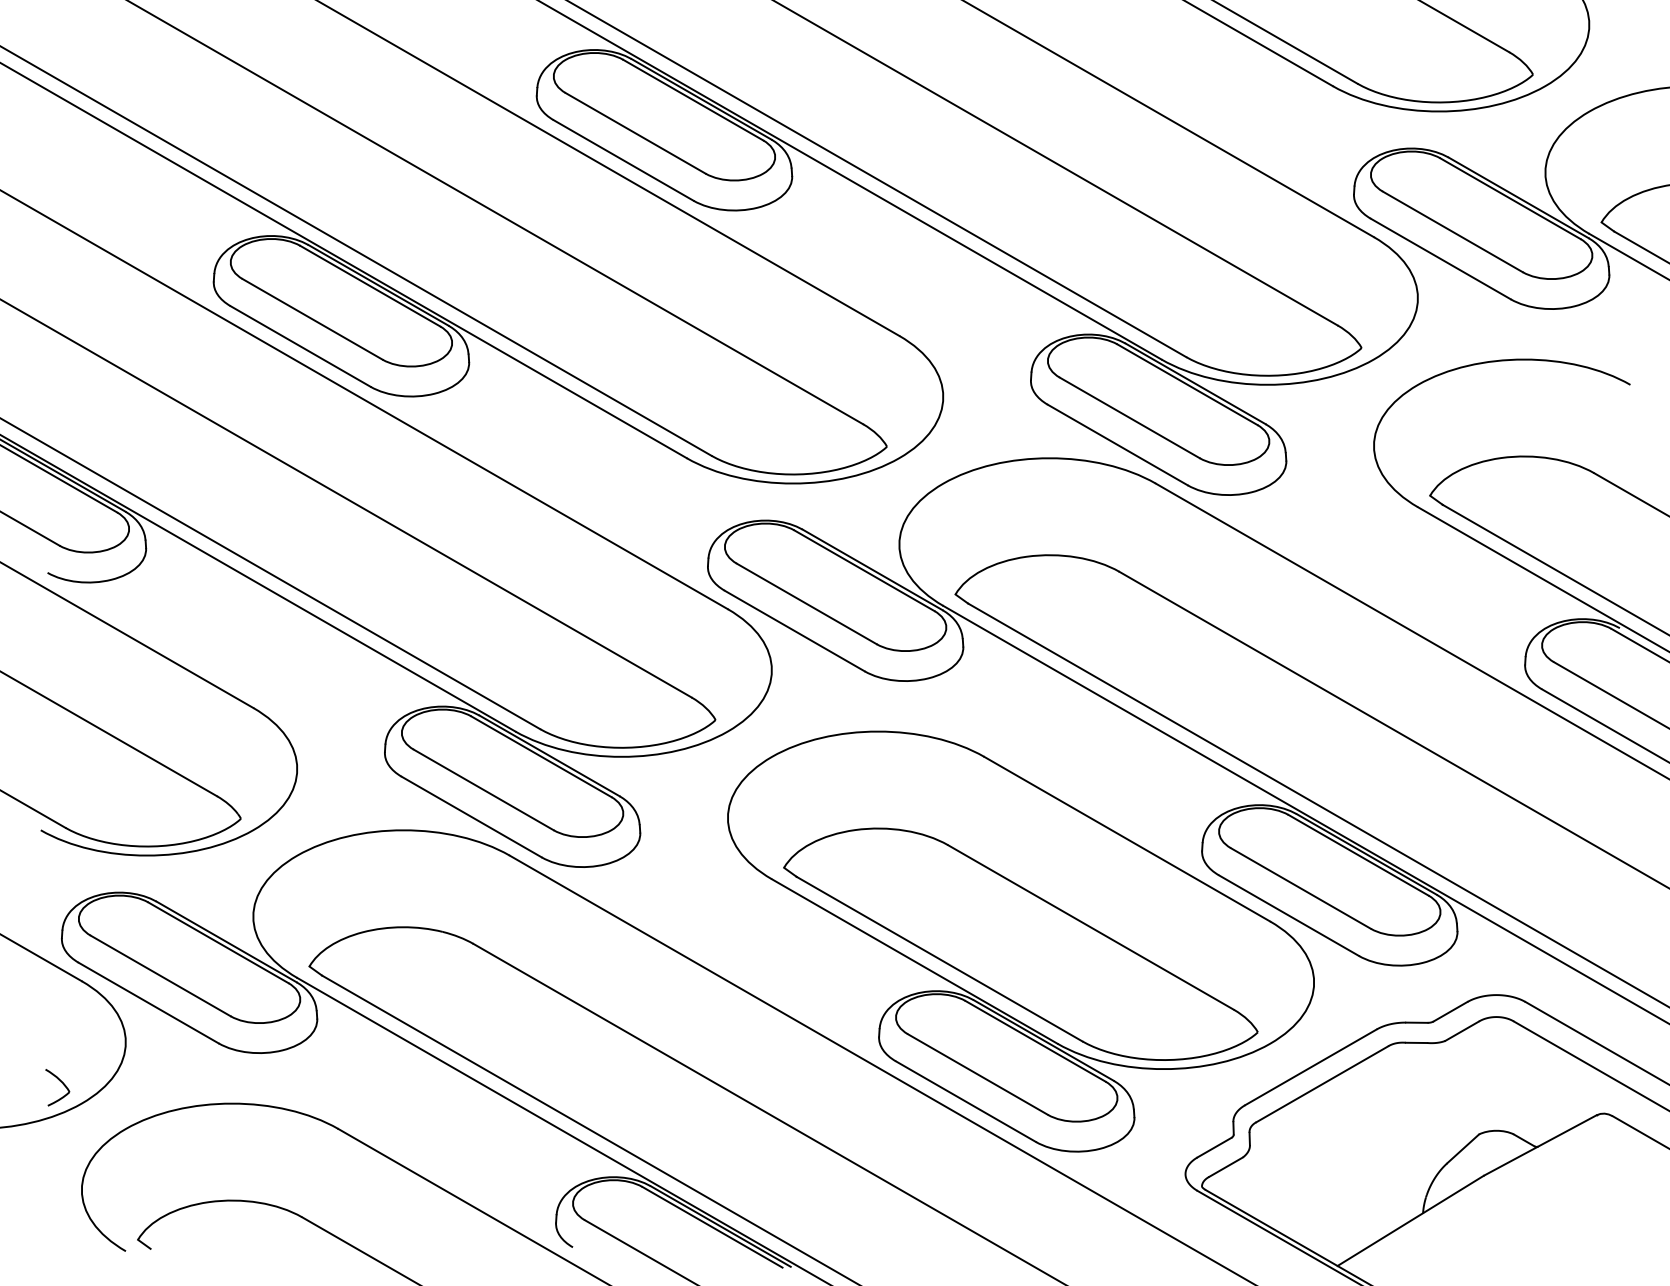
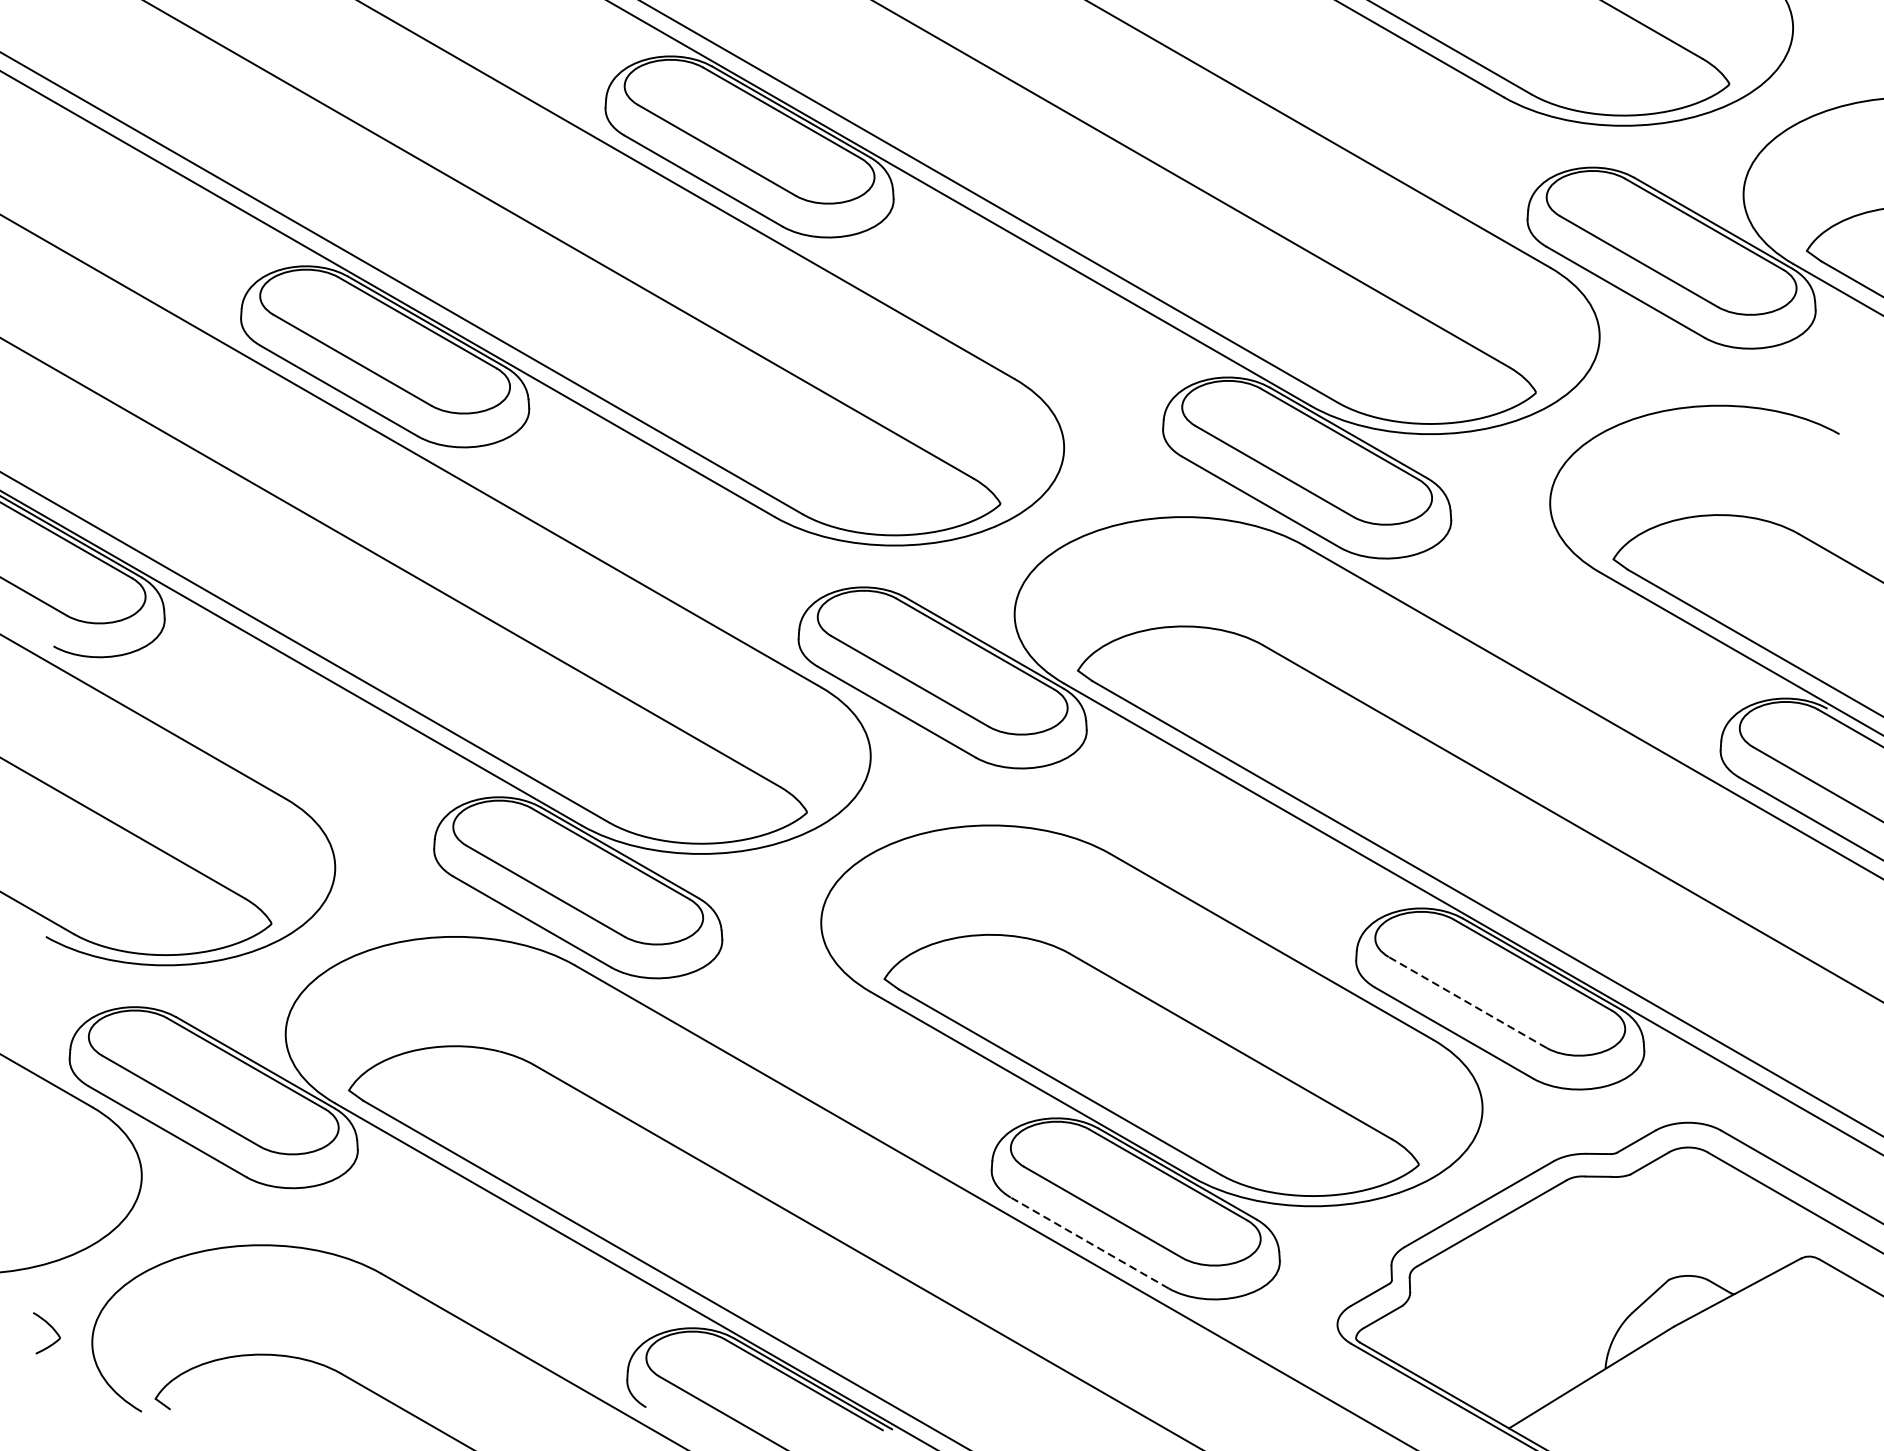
line: (1300, 888) -> (1467, 1002), solid -> dashed
part: (57, 1087) -> (46, 1333), moved
line: (965, 1101) -> (1089, 1242), solid -> dashed

